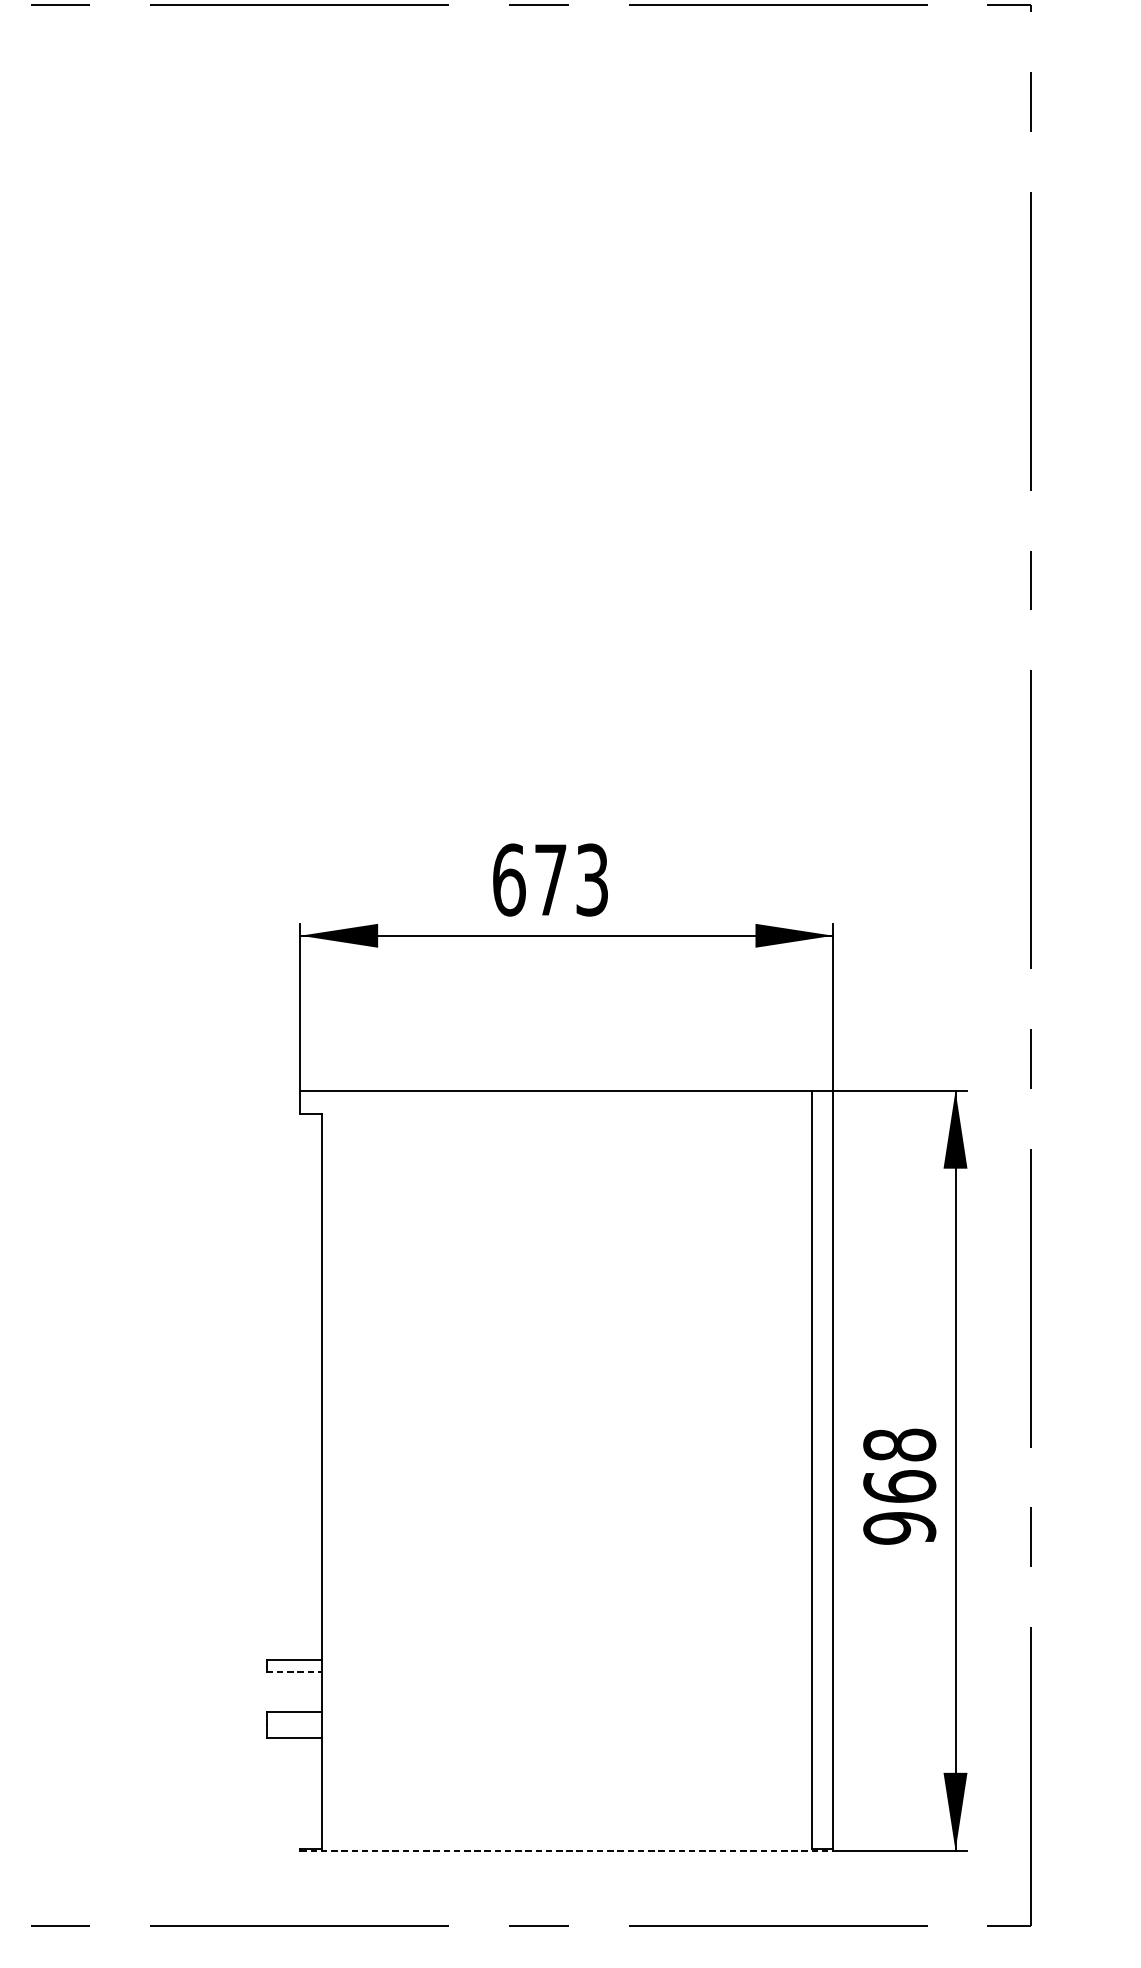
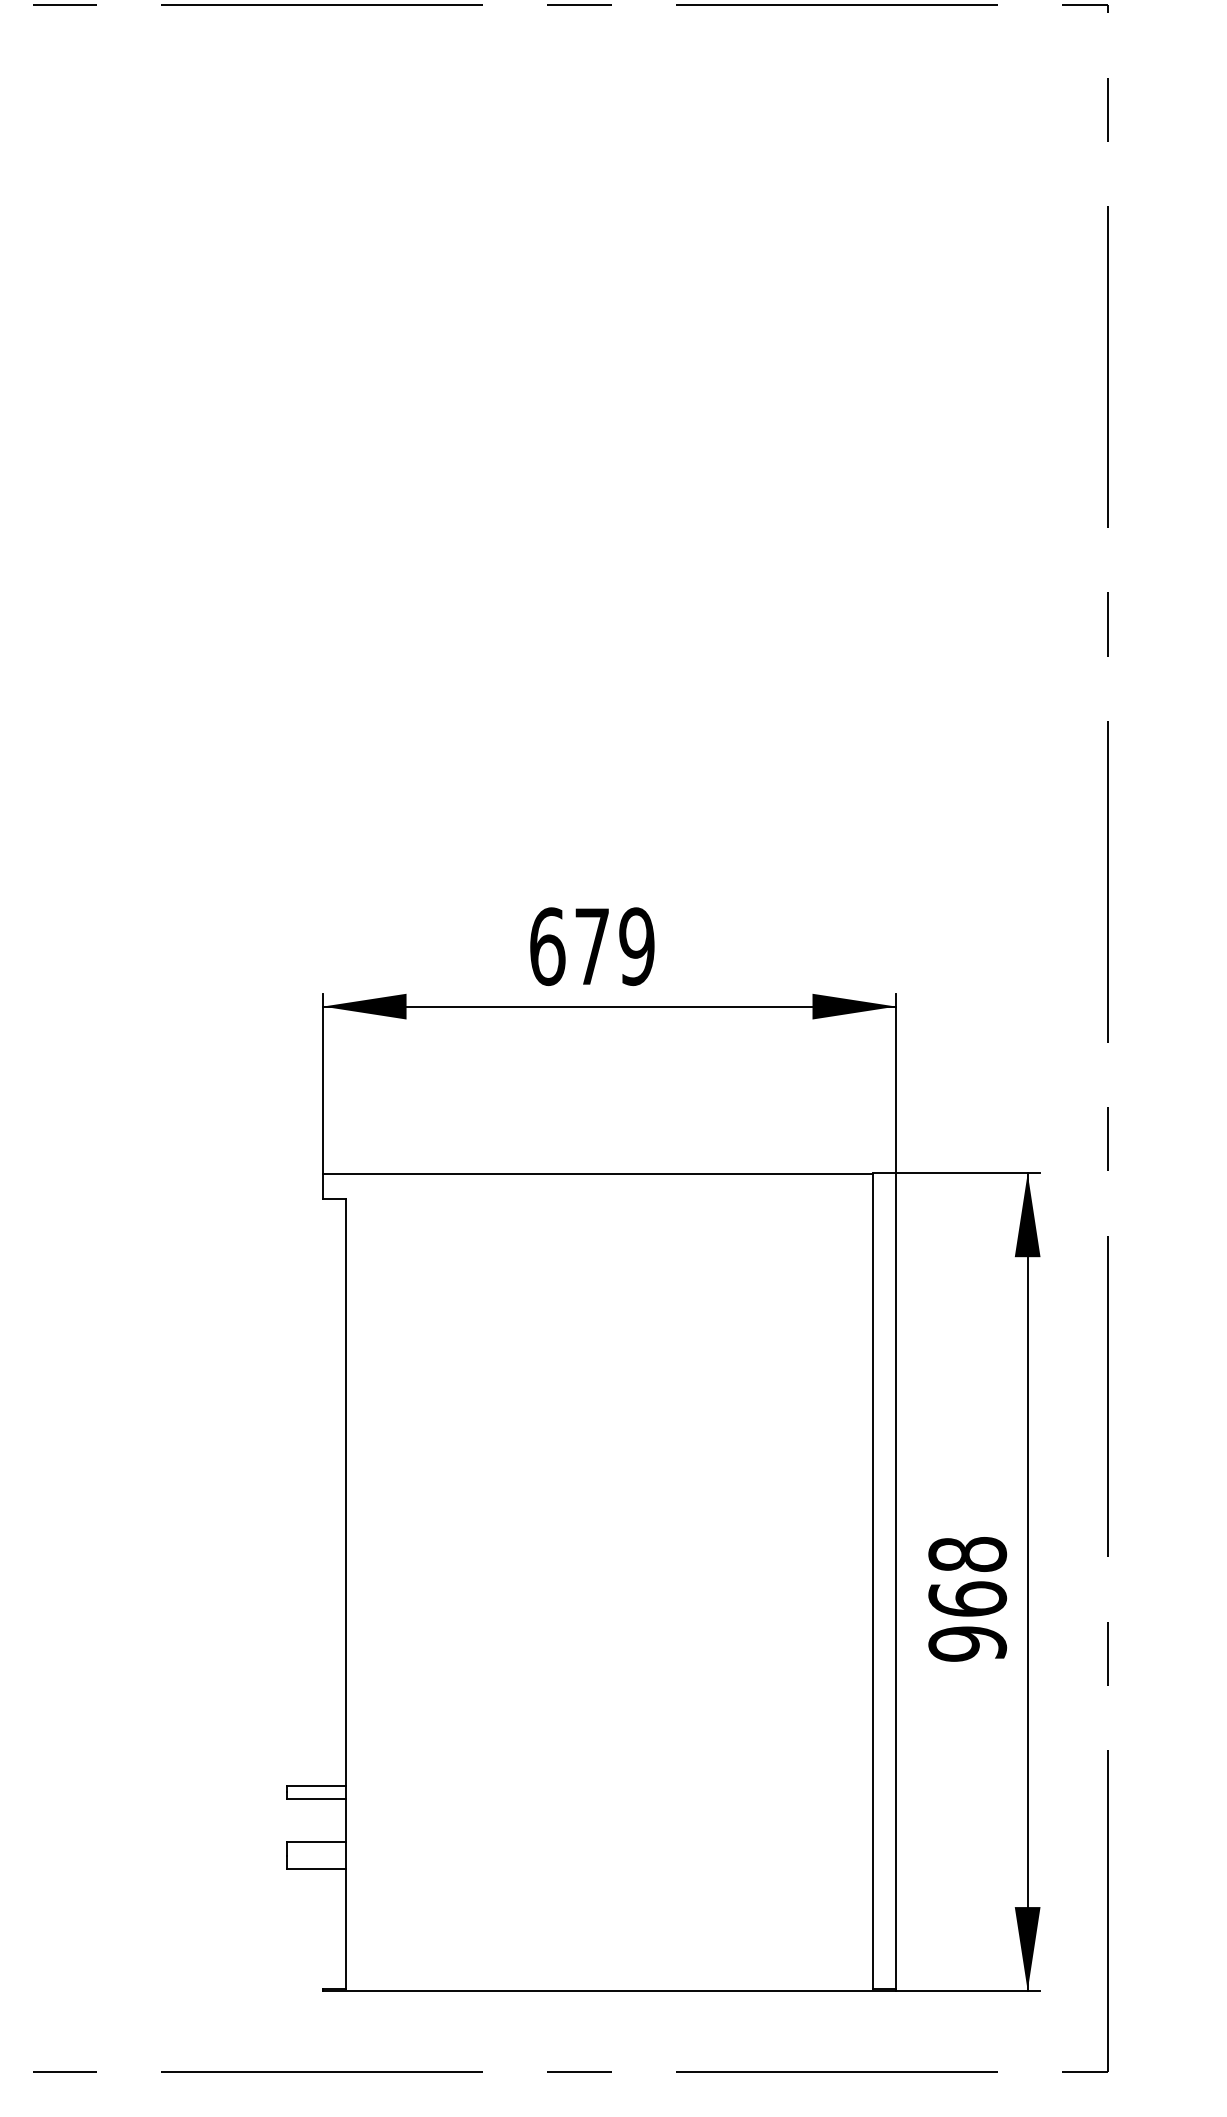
text: (591, 879) -> (636, 946), 673 -> 679
line: (294, 1672) -> (316, 1799), dashed -> solid
line: (566, 1850) -> (609, 1990), dashed -> solid

